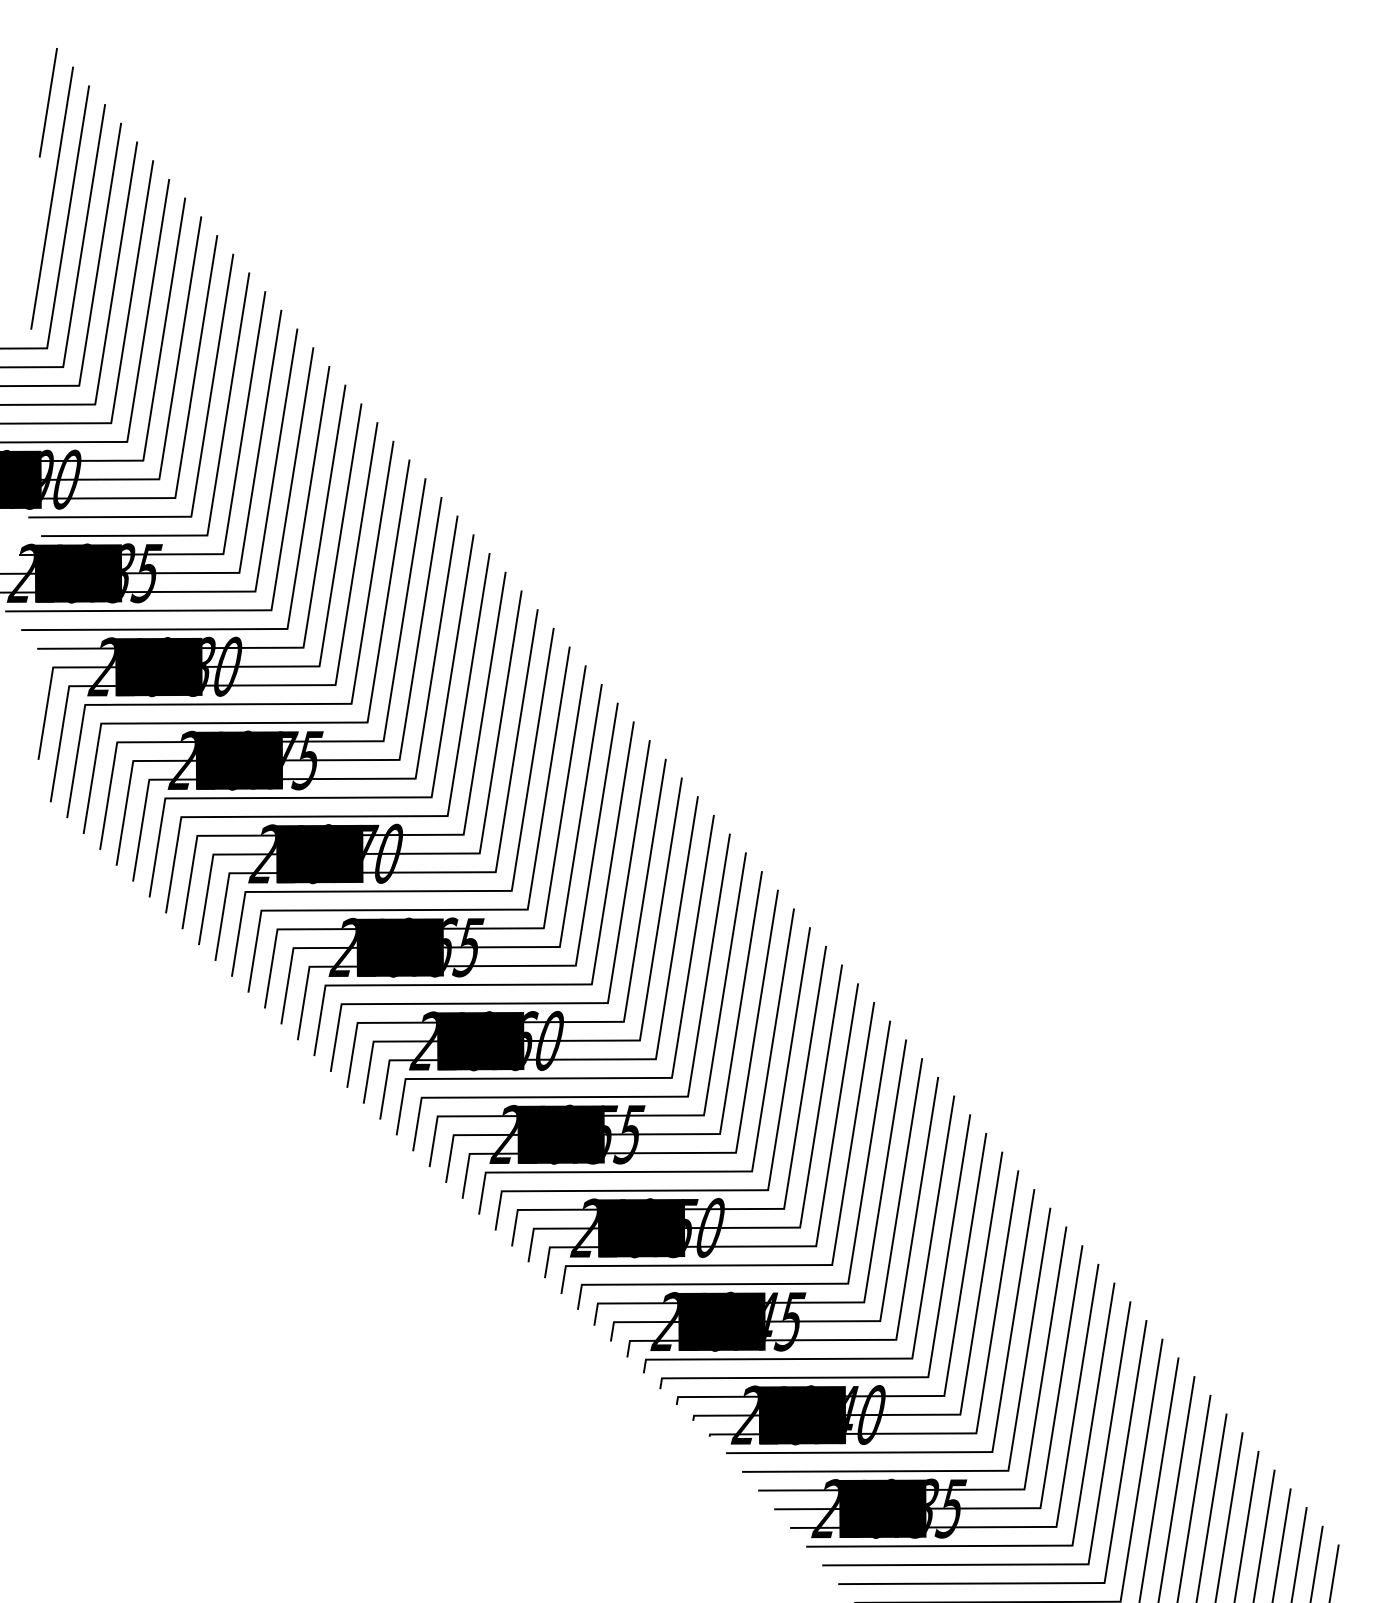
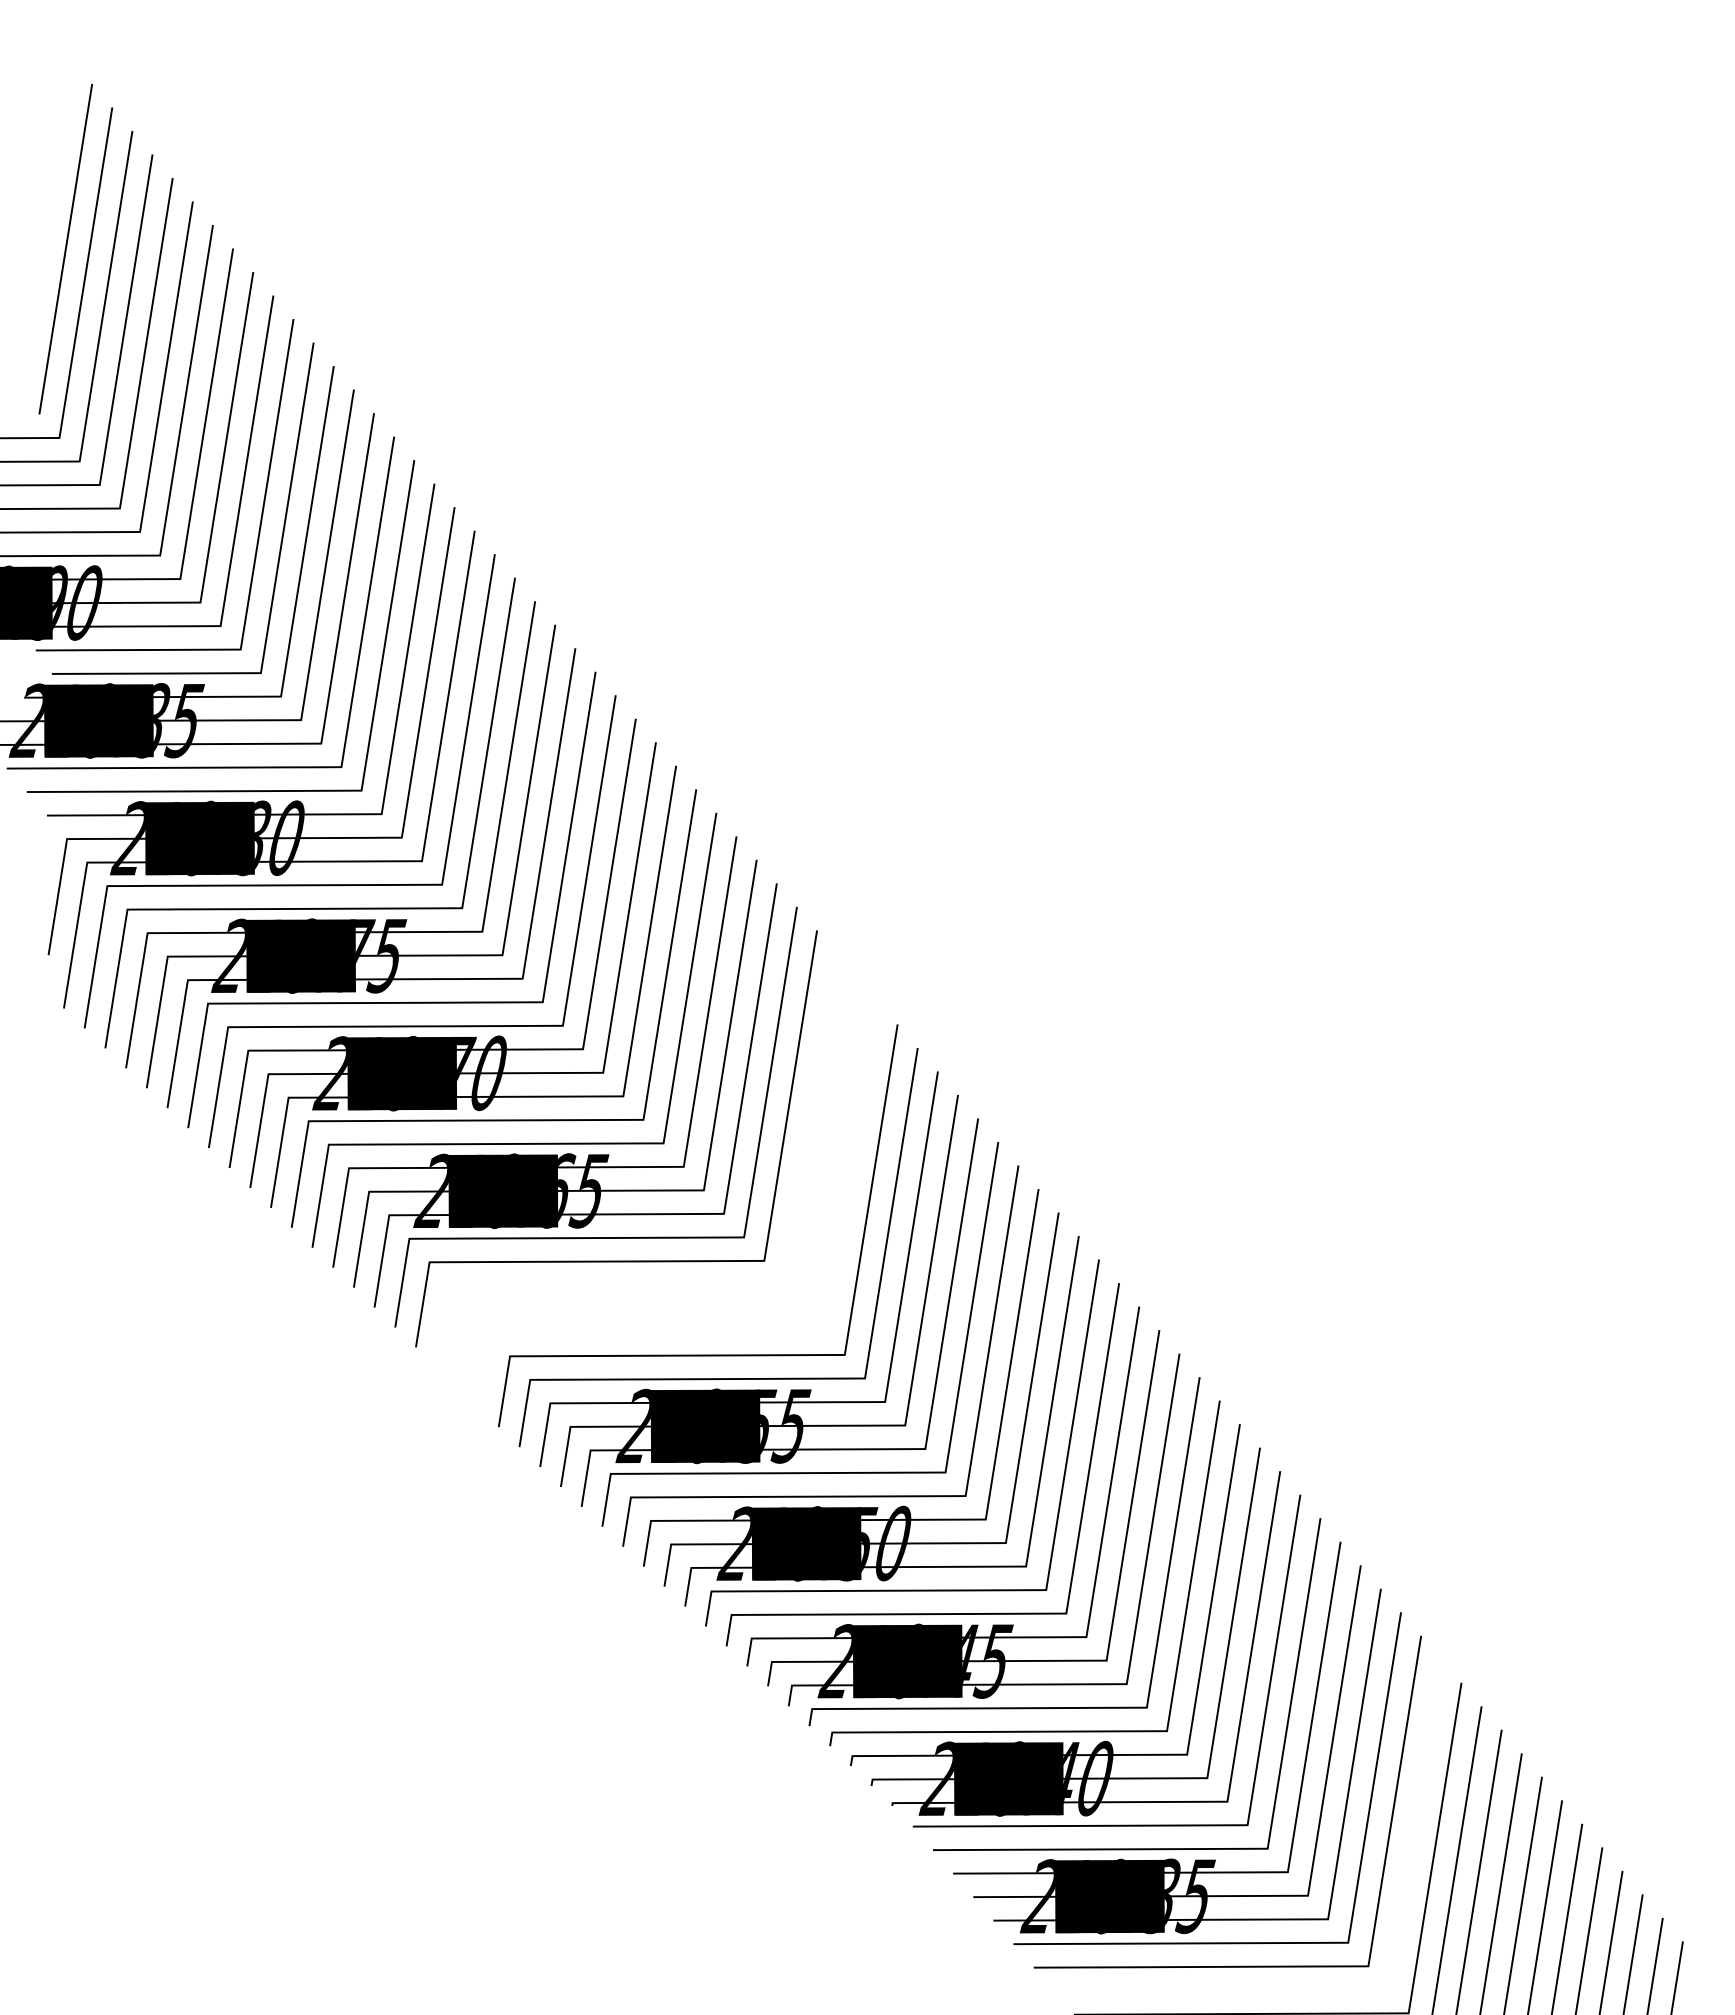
line: (47, 102) -> (60, 129), removed
part: (532, 1010) -> (669, 1270), removed
curve: (1121, 1472) -> (1409, 1850), removed

